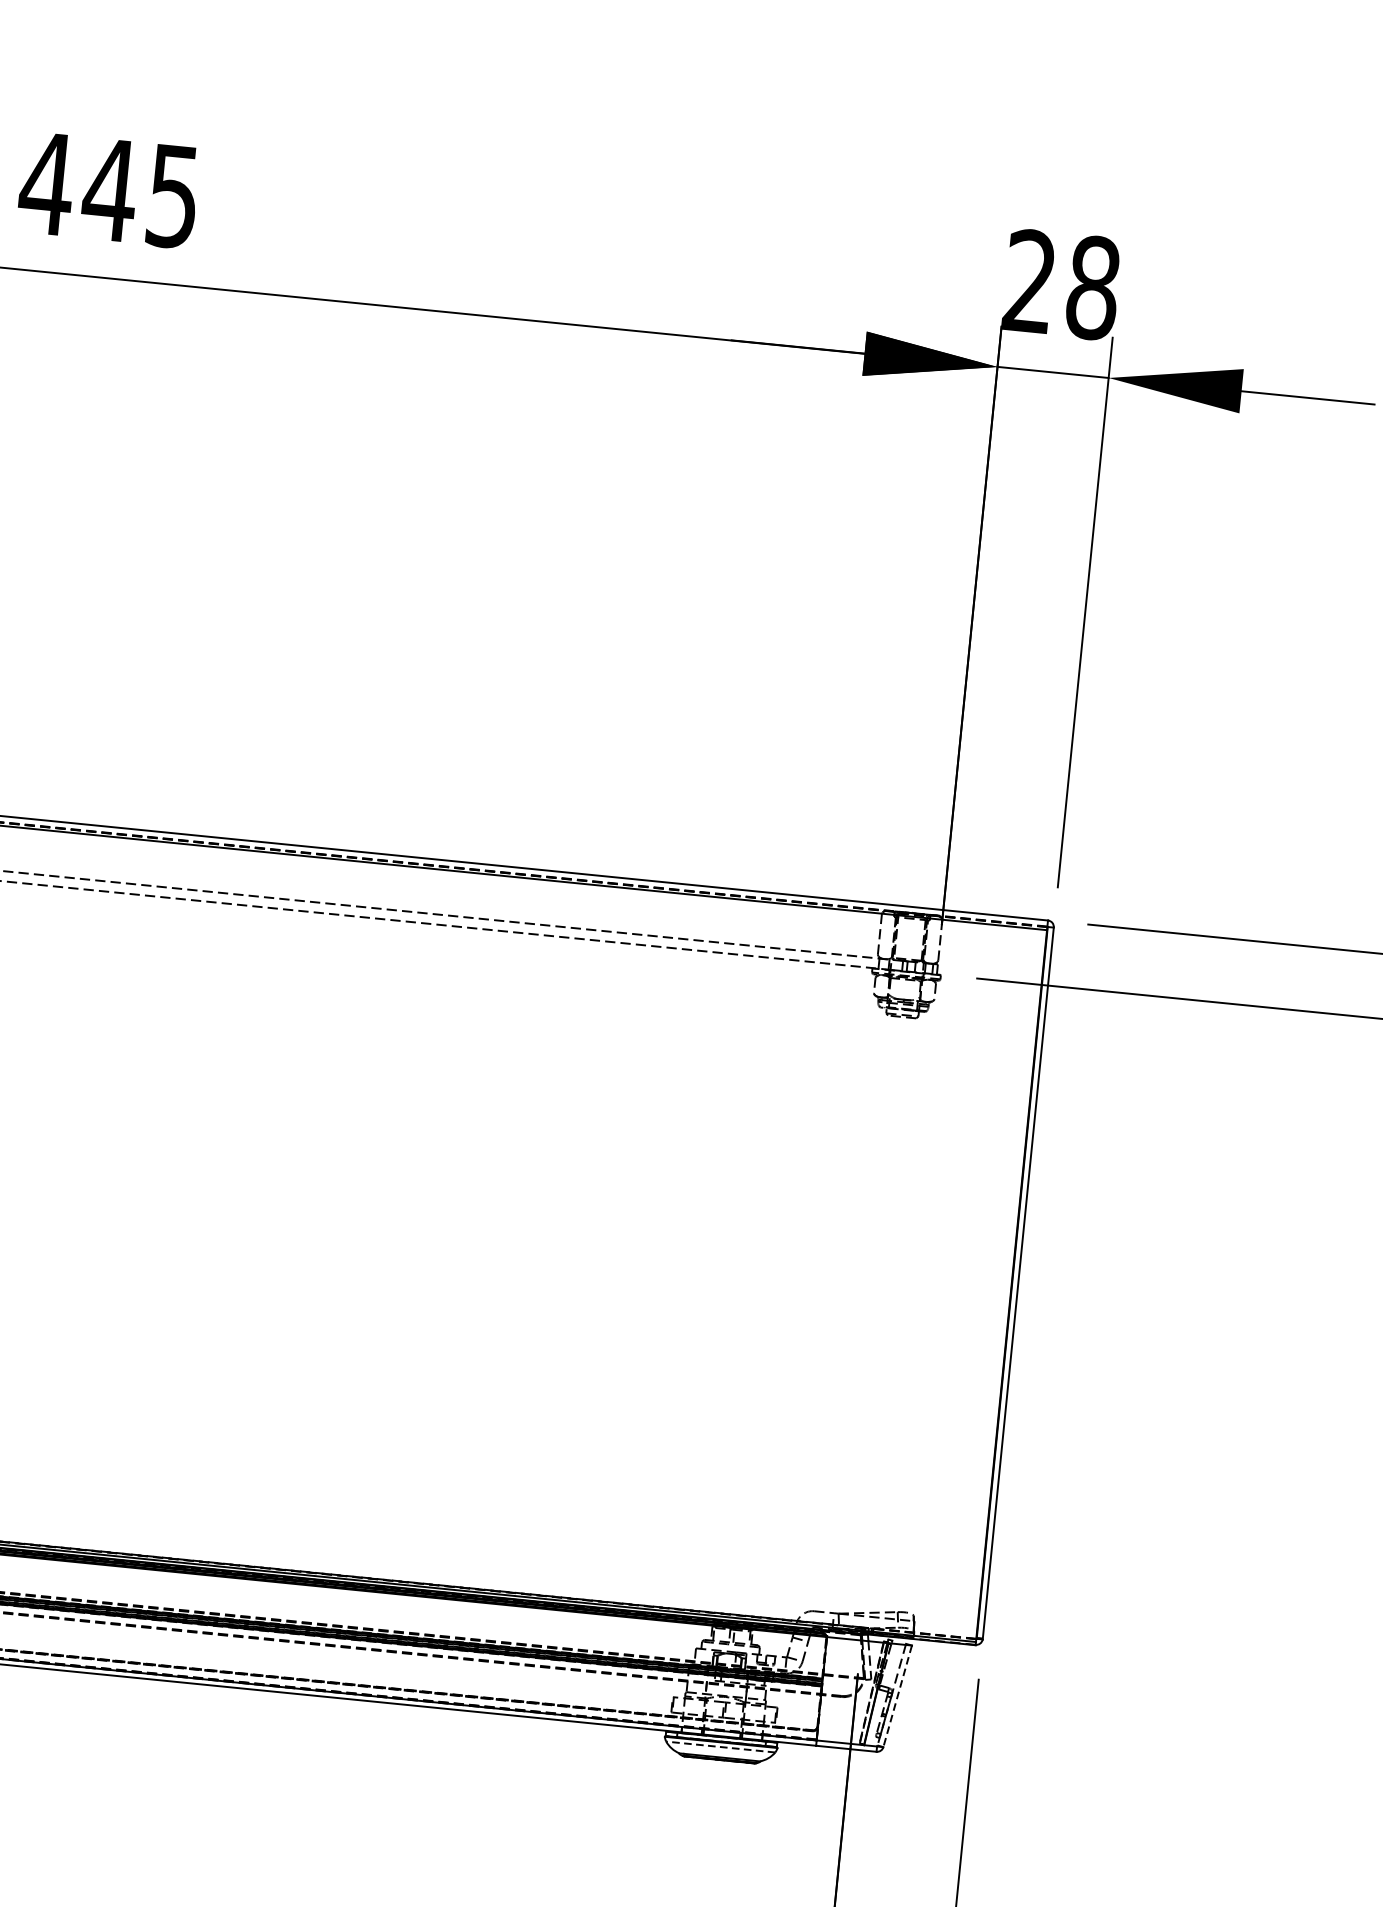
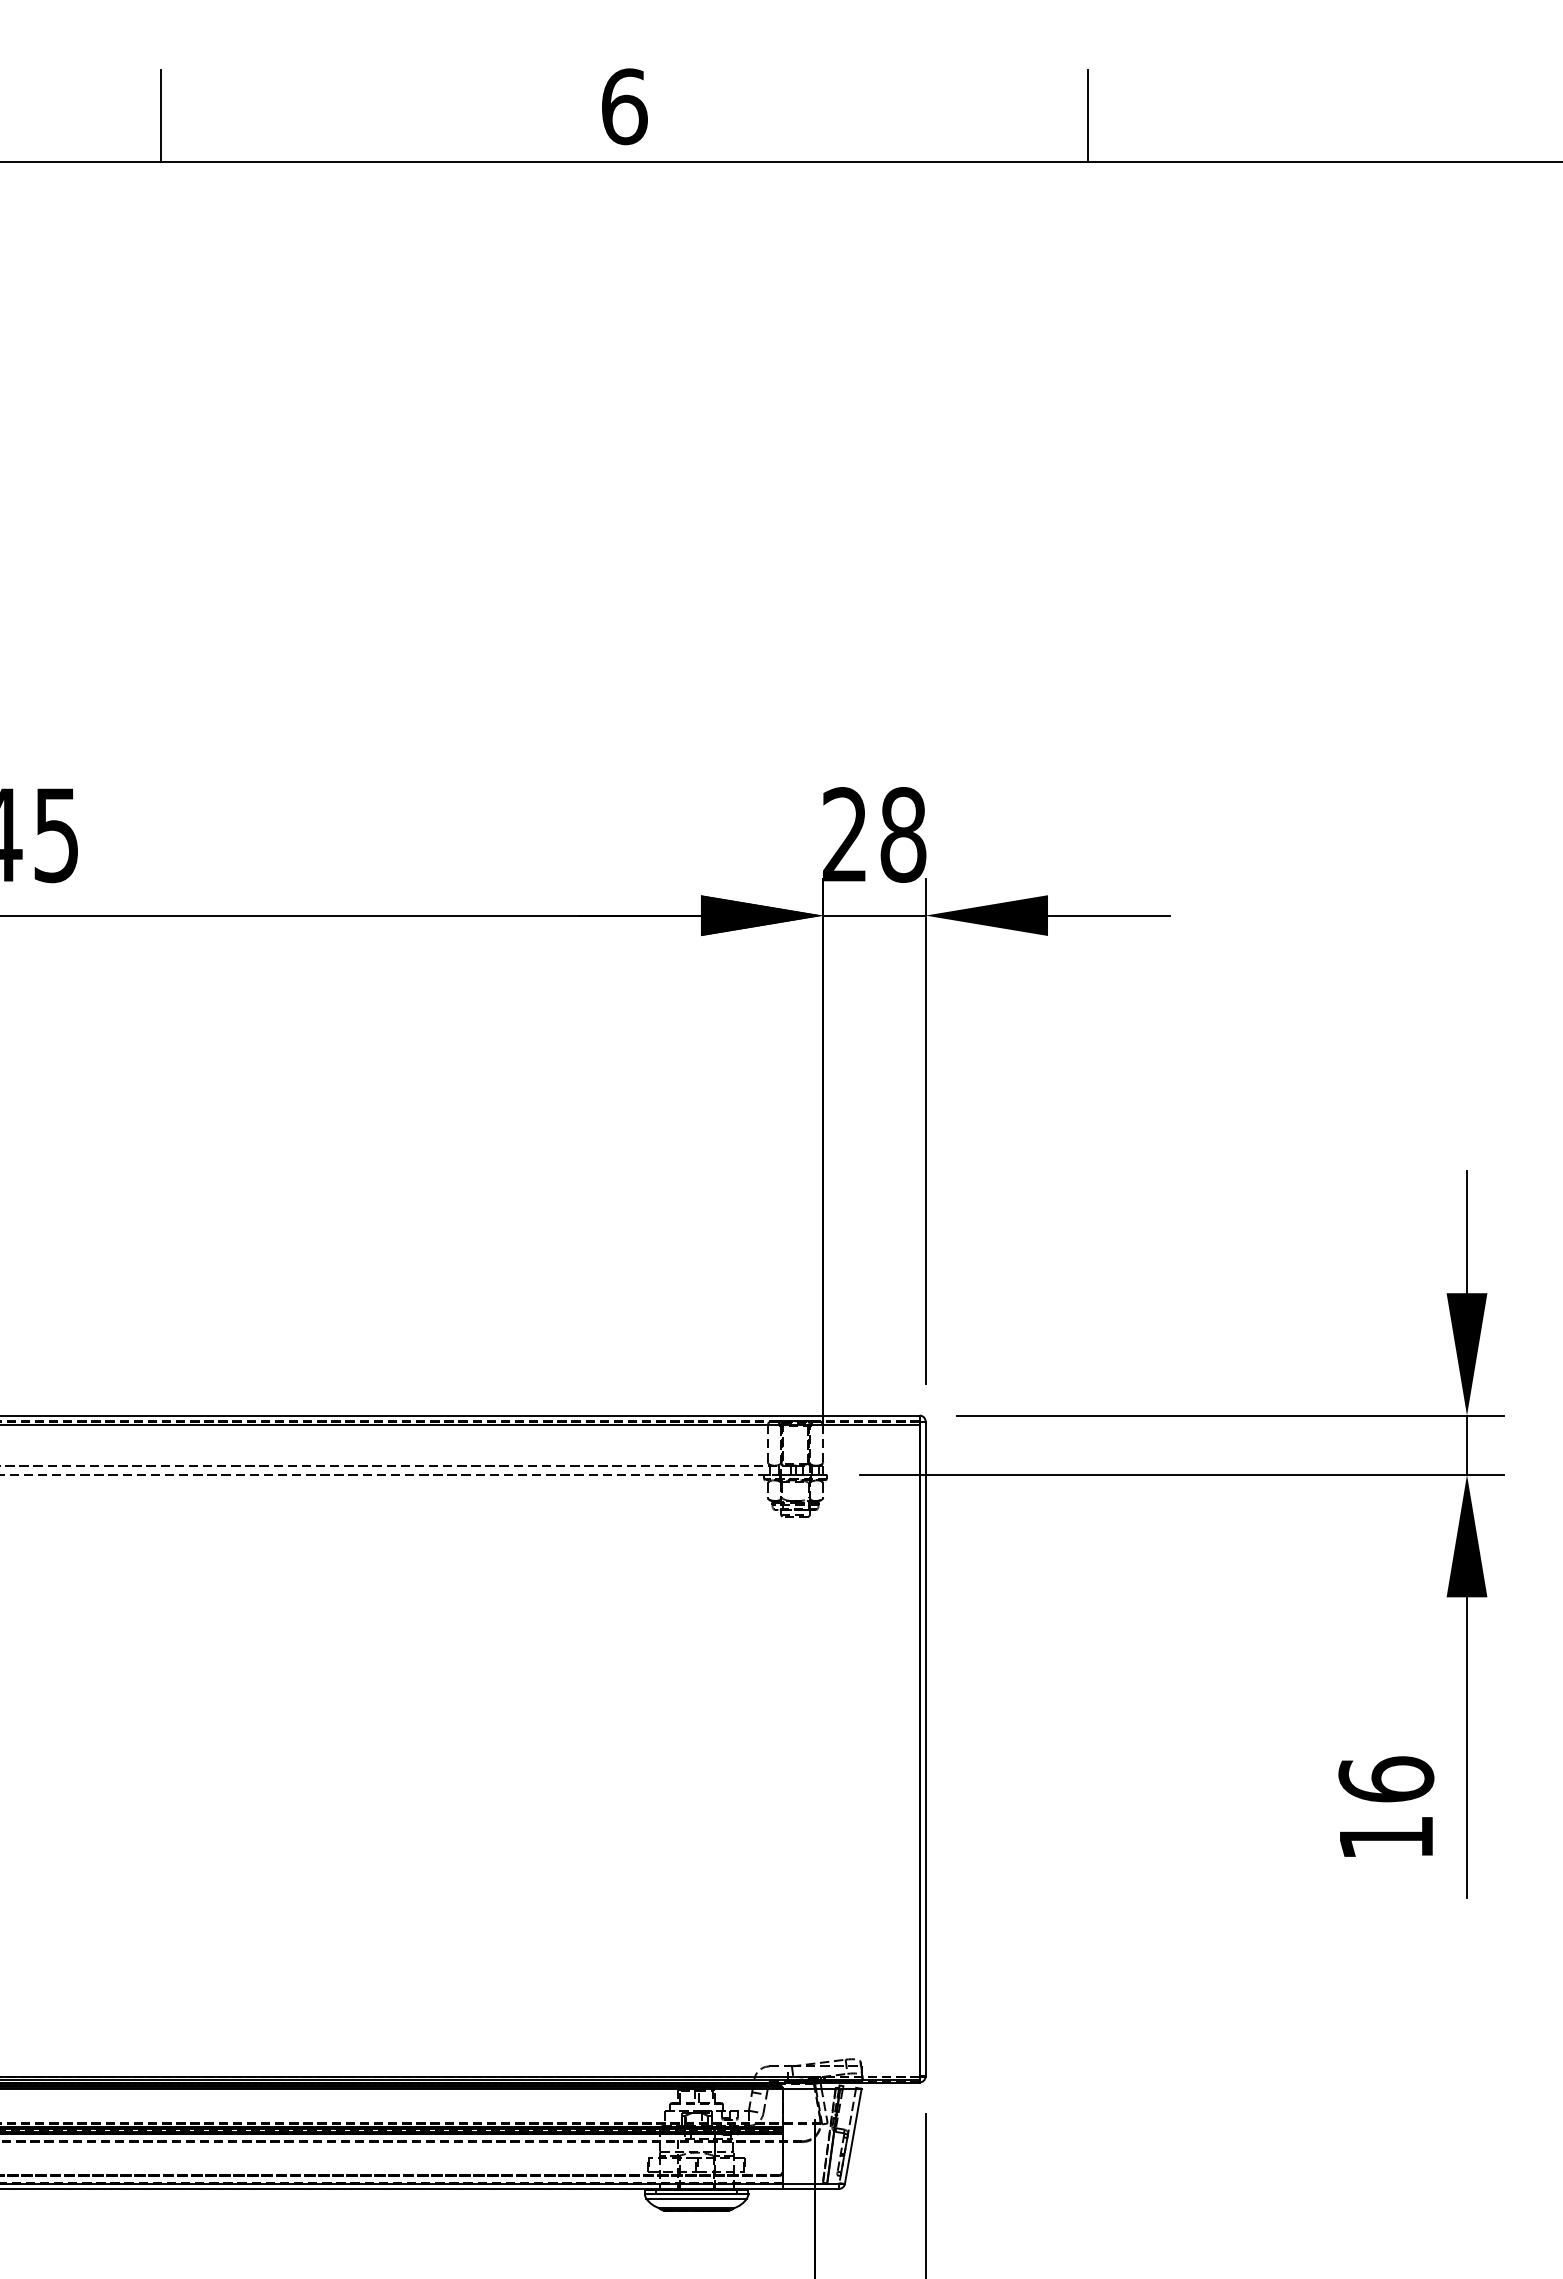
line: (897, 1696) -> (853, 2136), dashed -> solid
line: (720, 1746) -> (696, 2198), dashed -> solid

